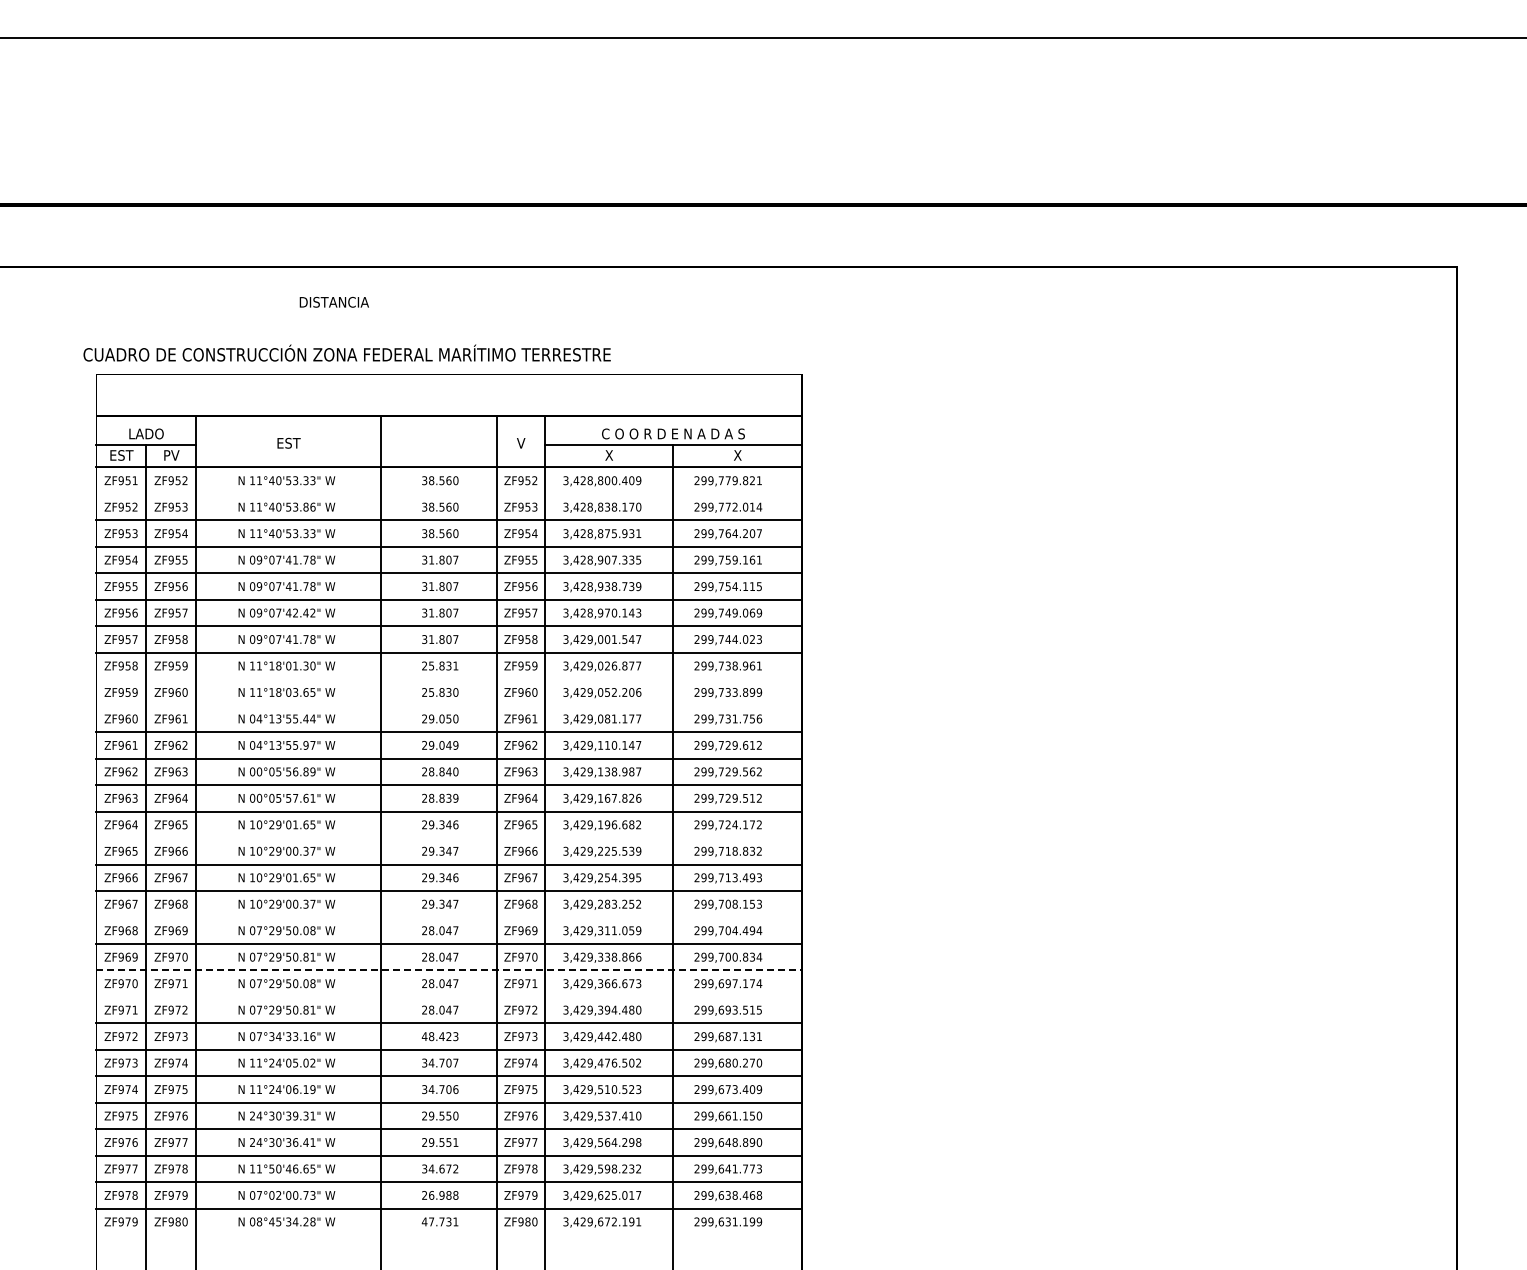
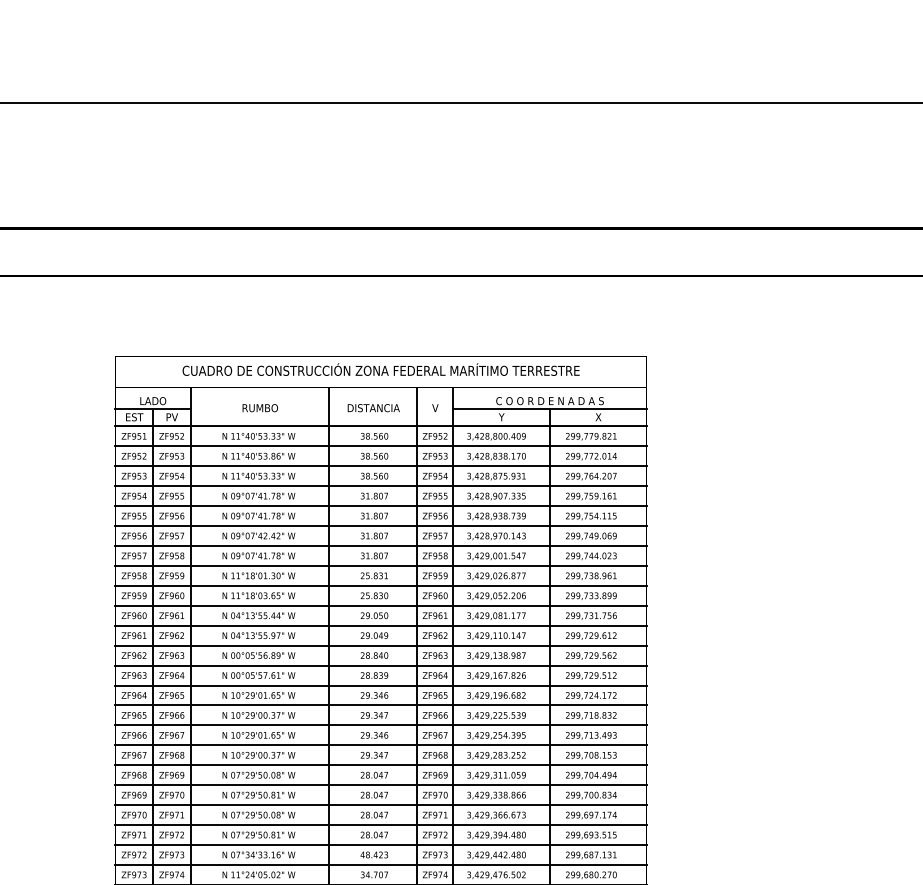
text: (333, 301) -> (373, 407), moved
text: (346, 352) -> (380, 369), moved
text: (288, 442) -> (260, 407), EST -> RUMBO
text: (608, 455) -> (501, 417), X -> Y
line: (449, 493) -> (381, 445), added
line: (449, 679) -> (381, 586), added
line: (449, 705) -> (381, 605), added
line: (449, 838) -> (381, 705), added
line: (449, 917) -> (381, 765), added
line: (449, 970) -> (381, 805), dashed -> solid
line: (449, 996) -> (381, 824), added

